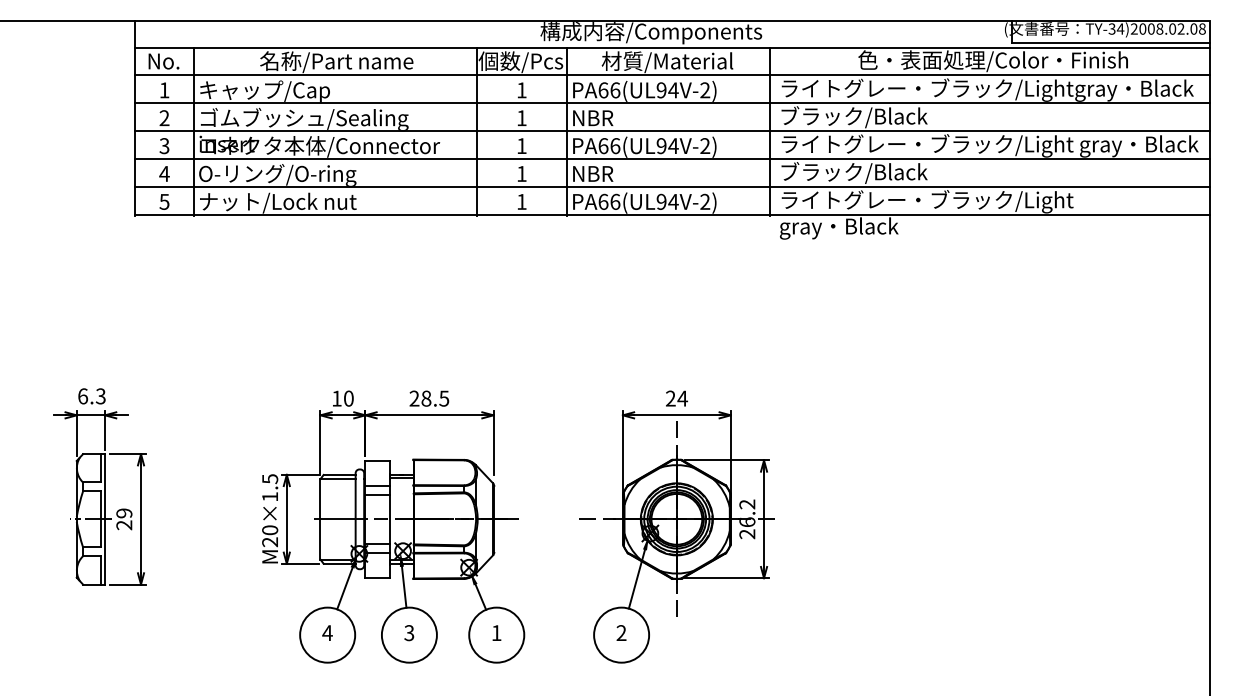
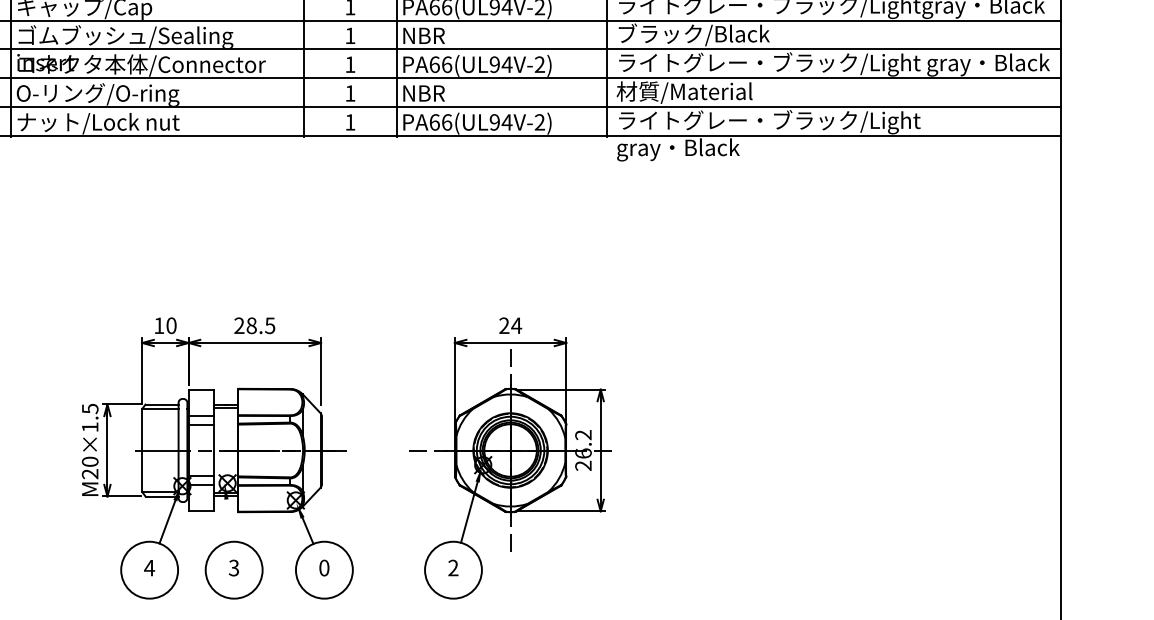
text: (853, 172) -> (693, 92), ブラック/Black -> 材質/Material
line: (403, 586) -> (228, 519), removed
text: (496, 633) -> (324, 568), 1 -> 0

